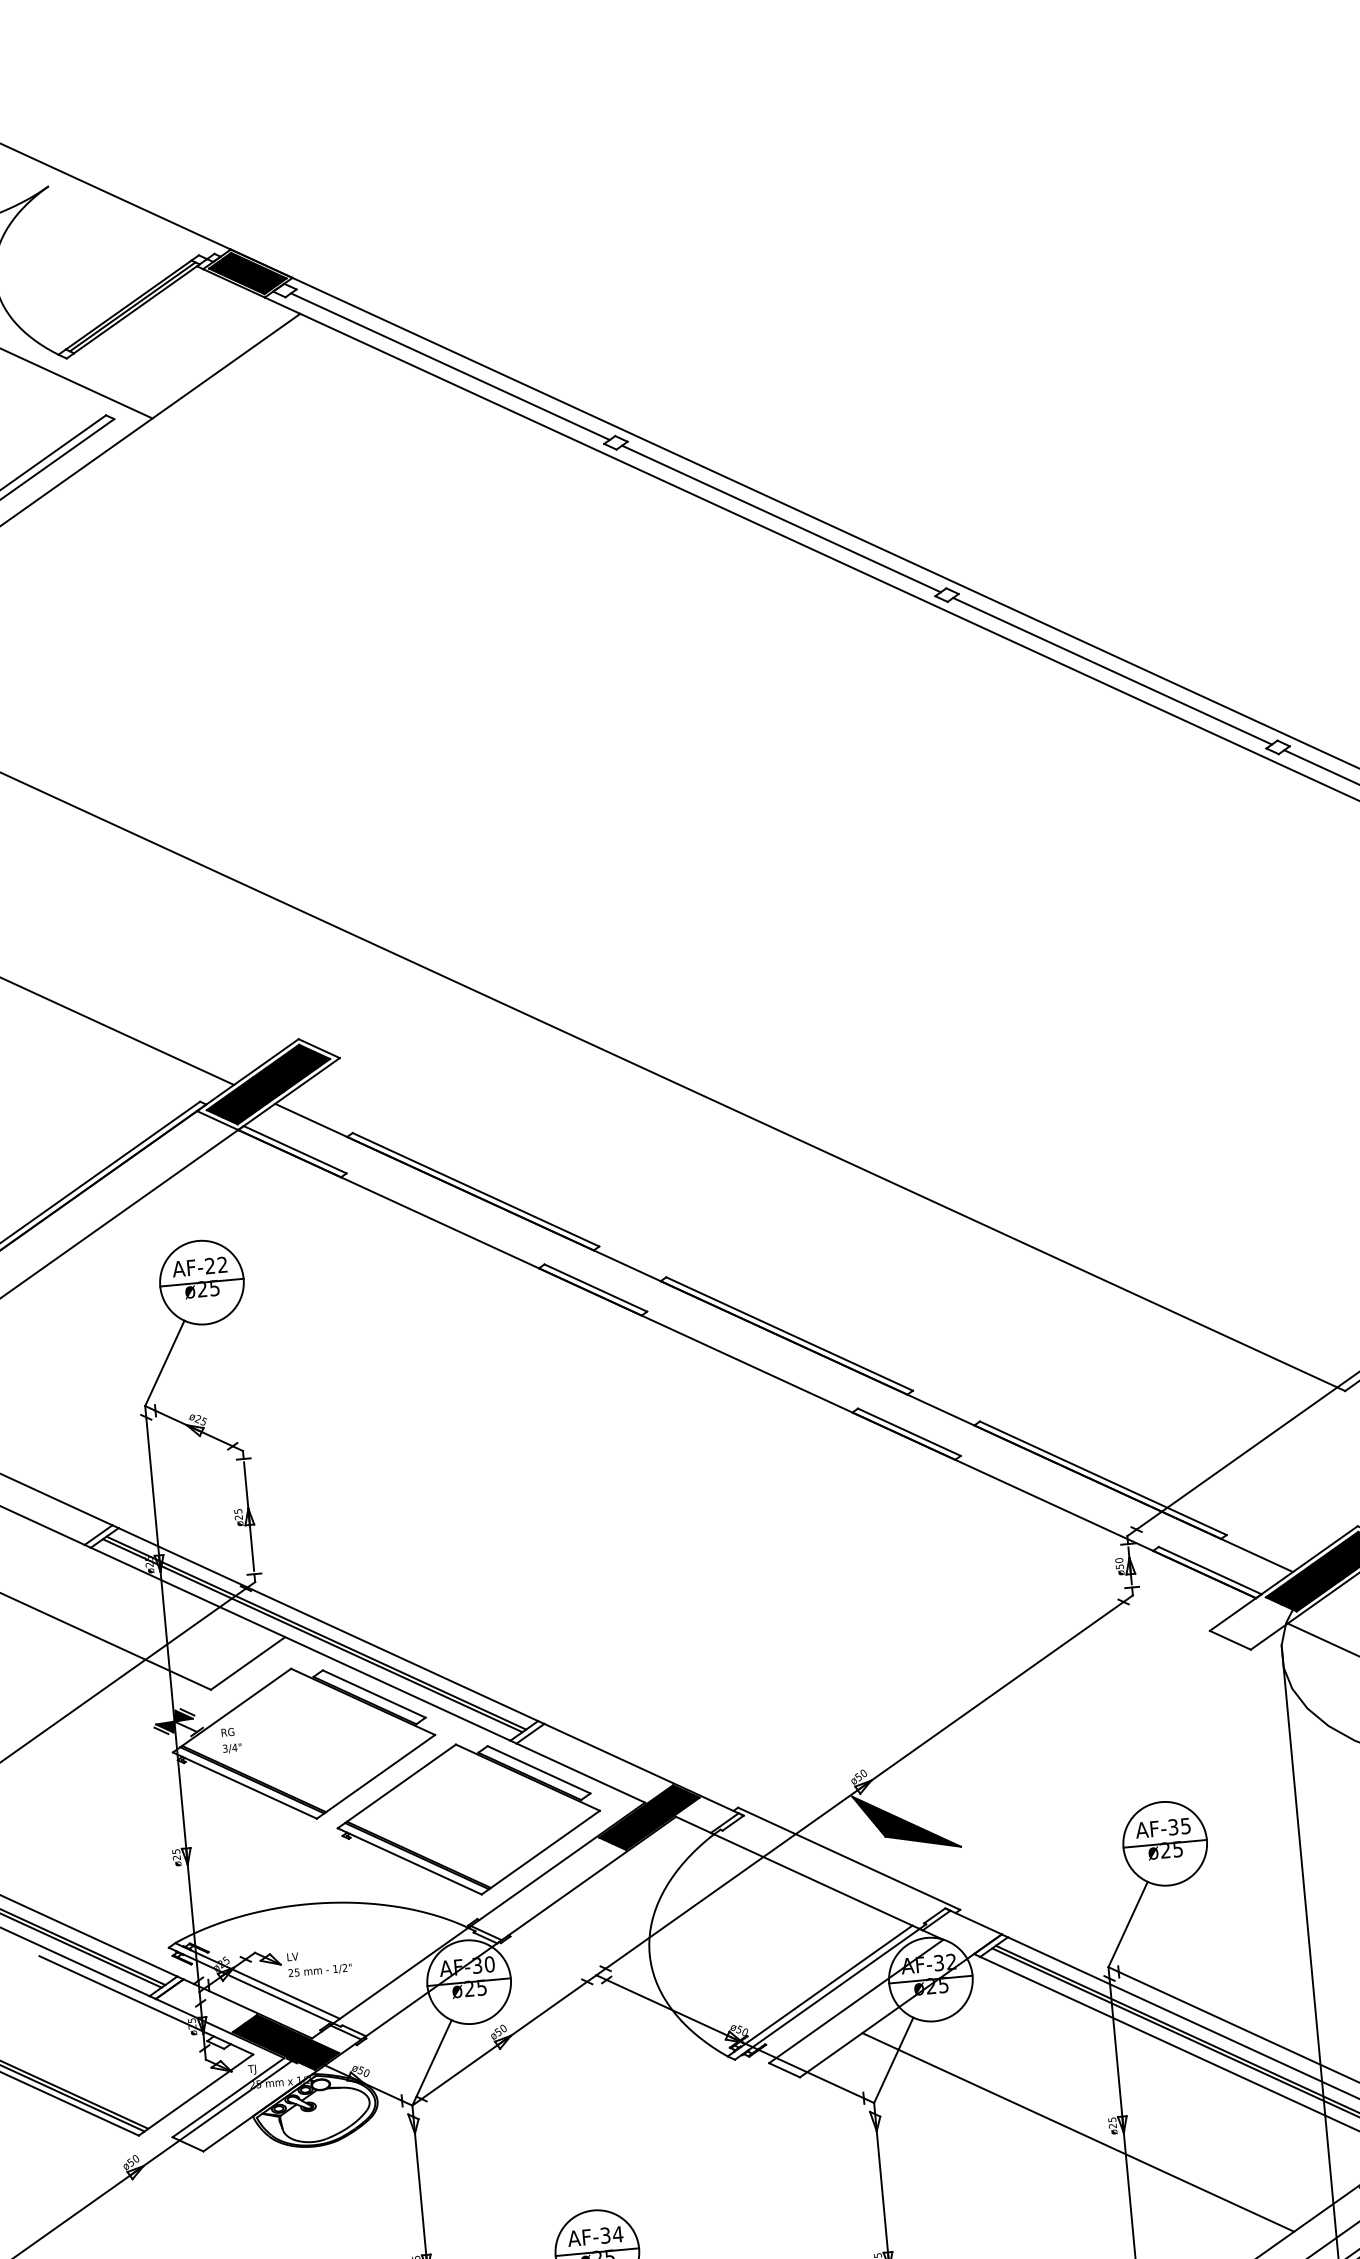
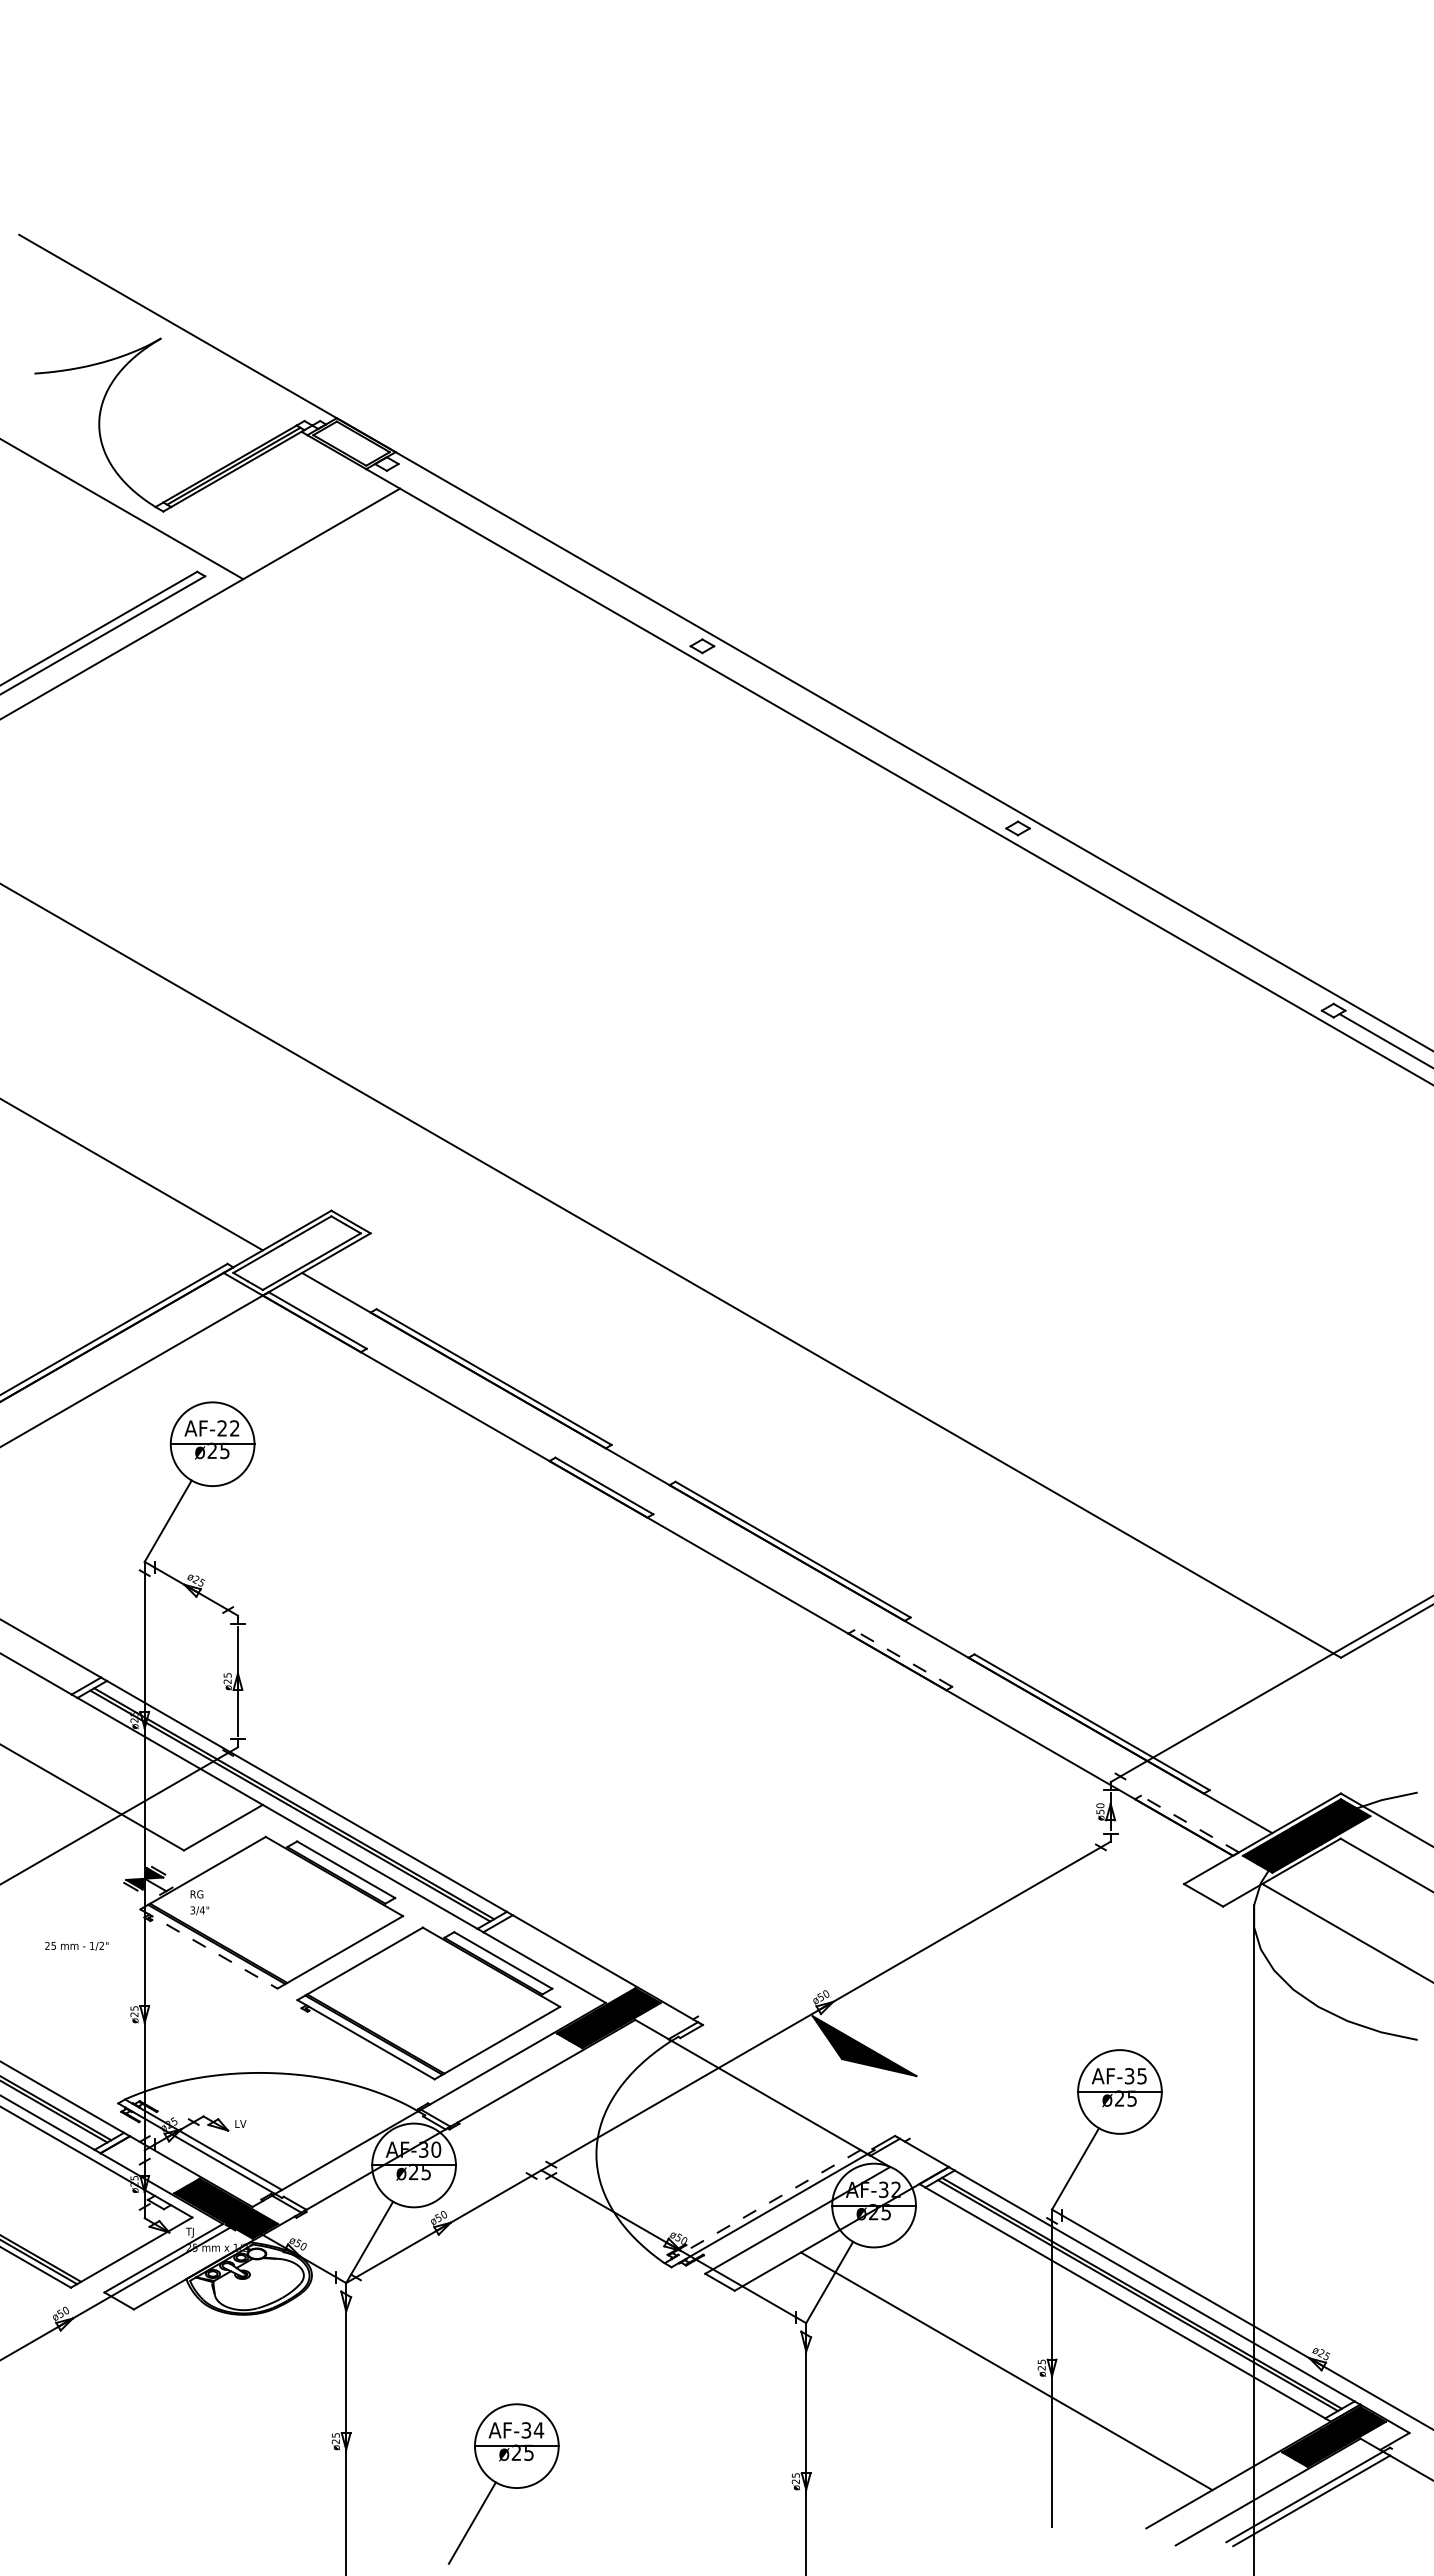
fill: (247, 273) -> (351, 443), removed
line: (450, 366) -> (544, 554), removed
line: (781, 519) -> (860, 737), removed
line: (1112, 671) -> (1175, 919), removed
fill: (267, 1083) -> (296, 1252), removed
line: (909, 1432) -> (903, 1658), solid -> dashed
line: (1209, 1571) -> (1189, 1824), solid -> dashed
line: (245, 1786) -> (209, 1949), solid -> dashed
line: (848, 1858) -> (803, 2077), removed
text: (319, 1969) -> (76, 1945), moved
line: (820, 1990) -> (763, 2206), solid -> dashed

